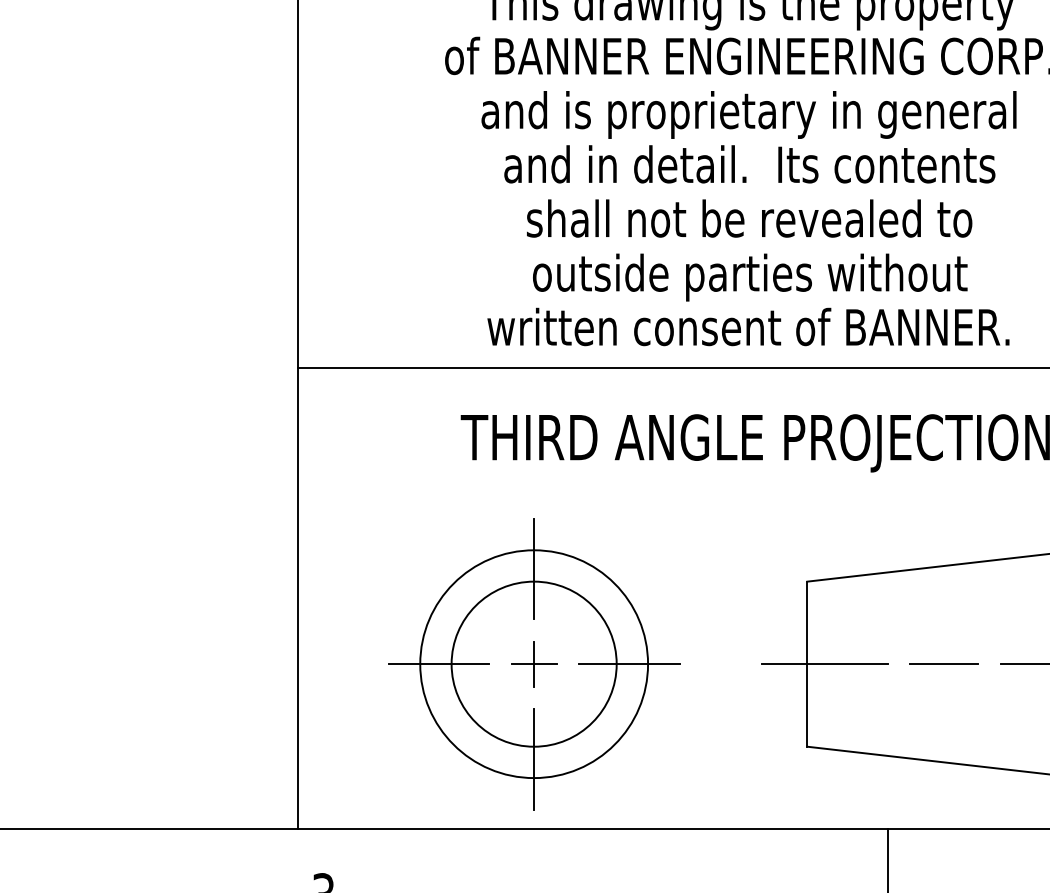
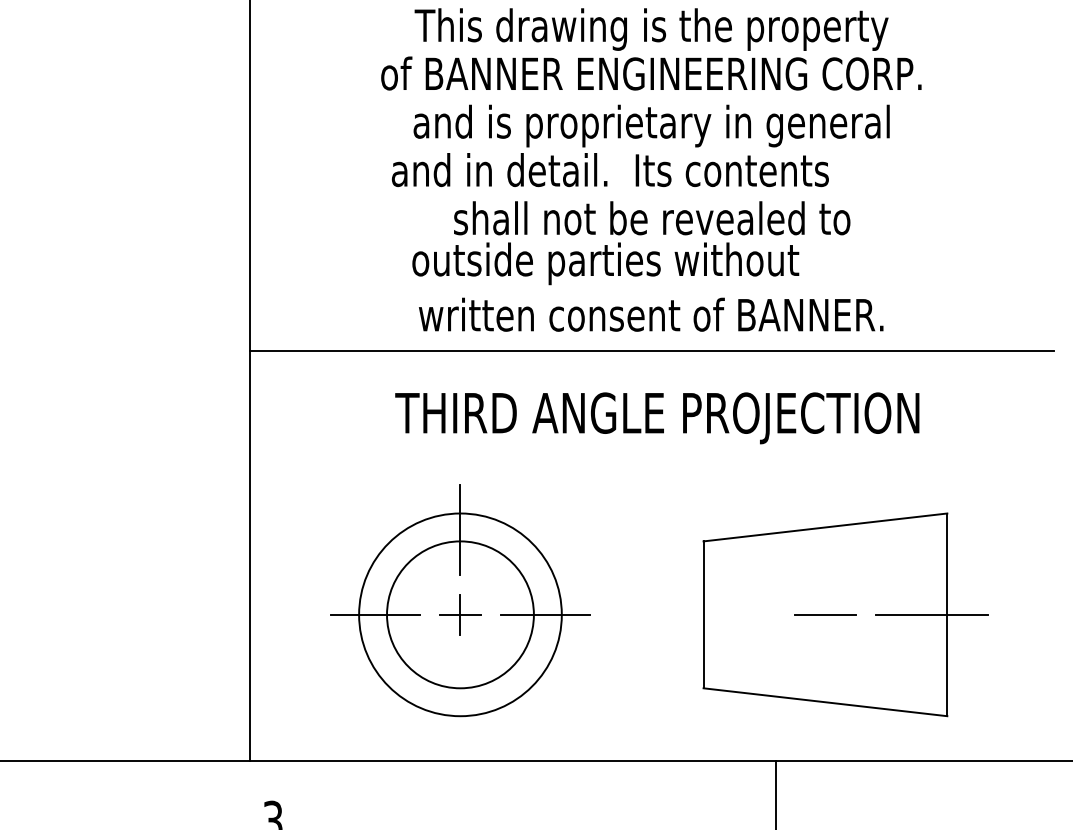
text: (748, 164) -> (609, 170), moved
text: (749, 277) -> (605, 263), moved
line: (825, 663) -> (719, 614), removed
line: (534, 759) -> (460, 699), removed

